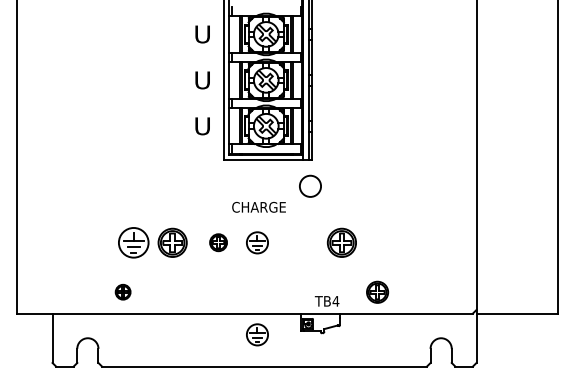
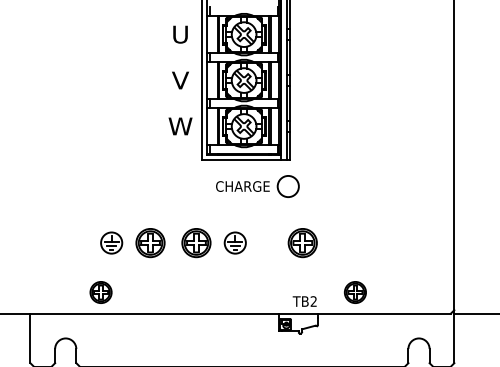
text: (202, 80) -> (180, 80), U -> V
text: (202, 126) -> (180, 126), U -> W
text: (258, 207) -> (242, 186), moved
part: (133, 242) -> (111, 242), size x0.71
part: (218, 242) -> (196, 242), size x1.67
part: (341, 242) -> (302, 242), moved
part: (122, 291) -> (100, 291), size x1.43
text: (335, 301) -> (313, 301), TB4 -> TB2
part: (257, 334) -> (235, 334), removed

